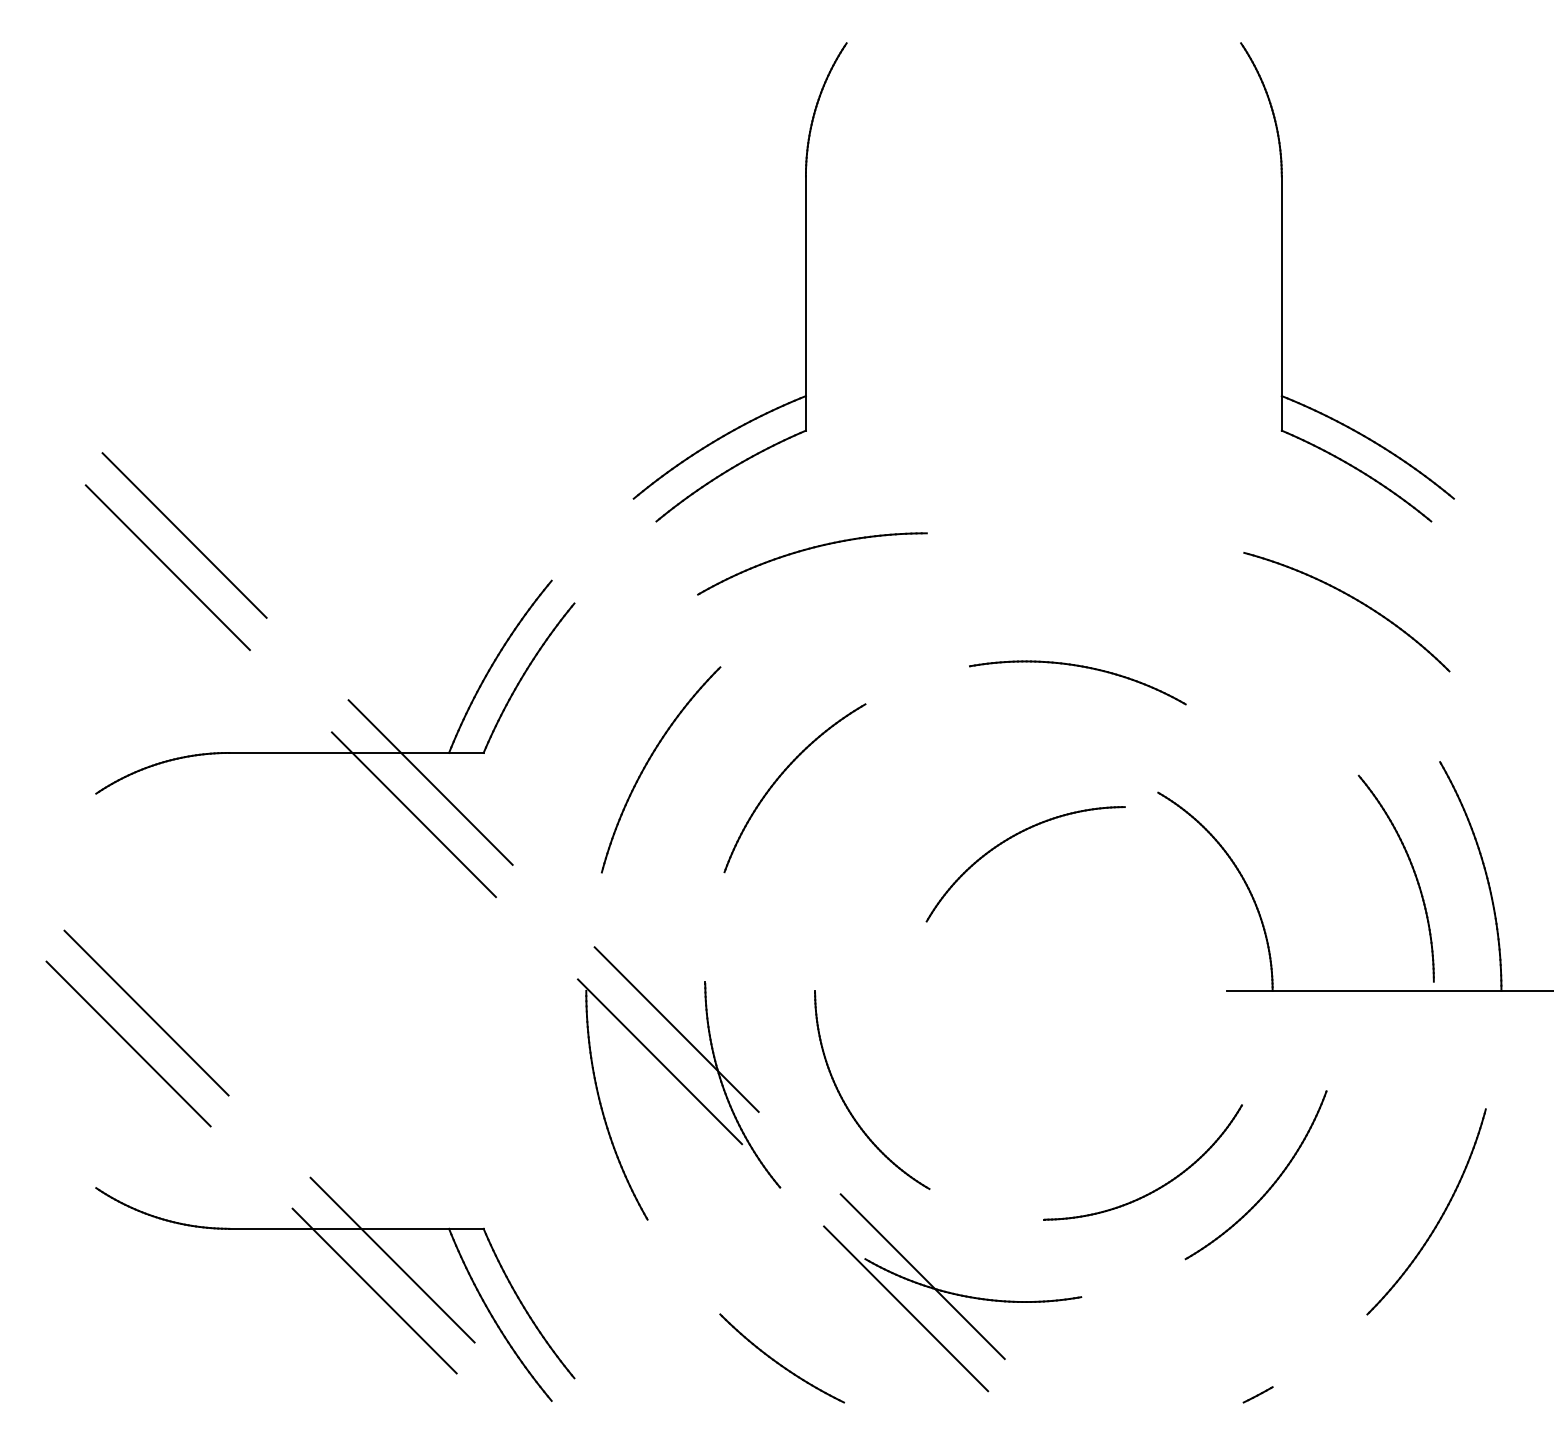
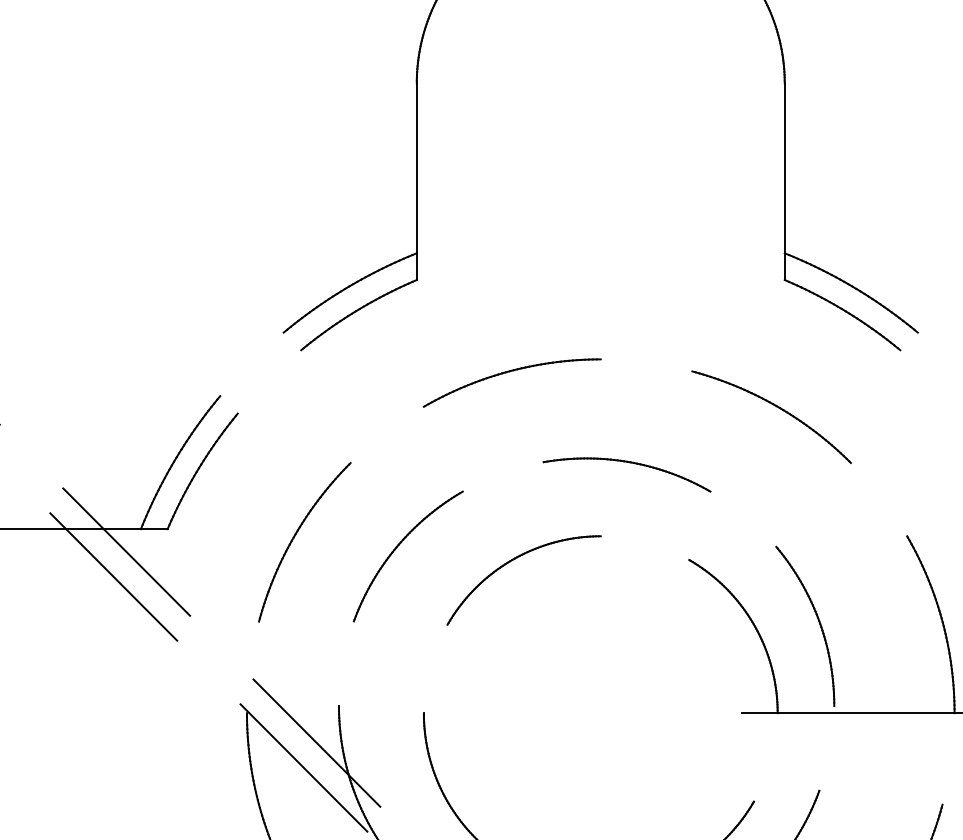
part: (807, 550) -> (508, 372), moved
part: (1355, 600) -> (778, 408), moved
part: (1008, 840) -> (510, 562), moved
part: (1413, 872) -> (818, 621), moved

